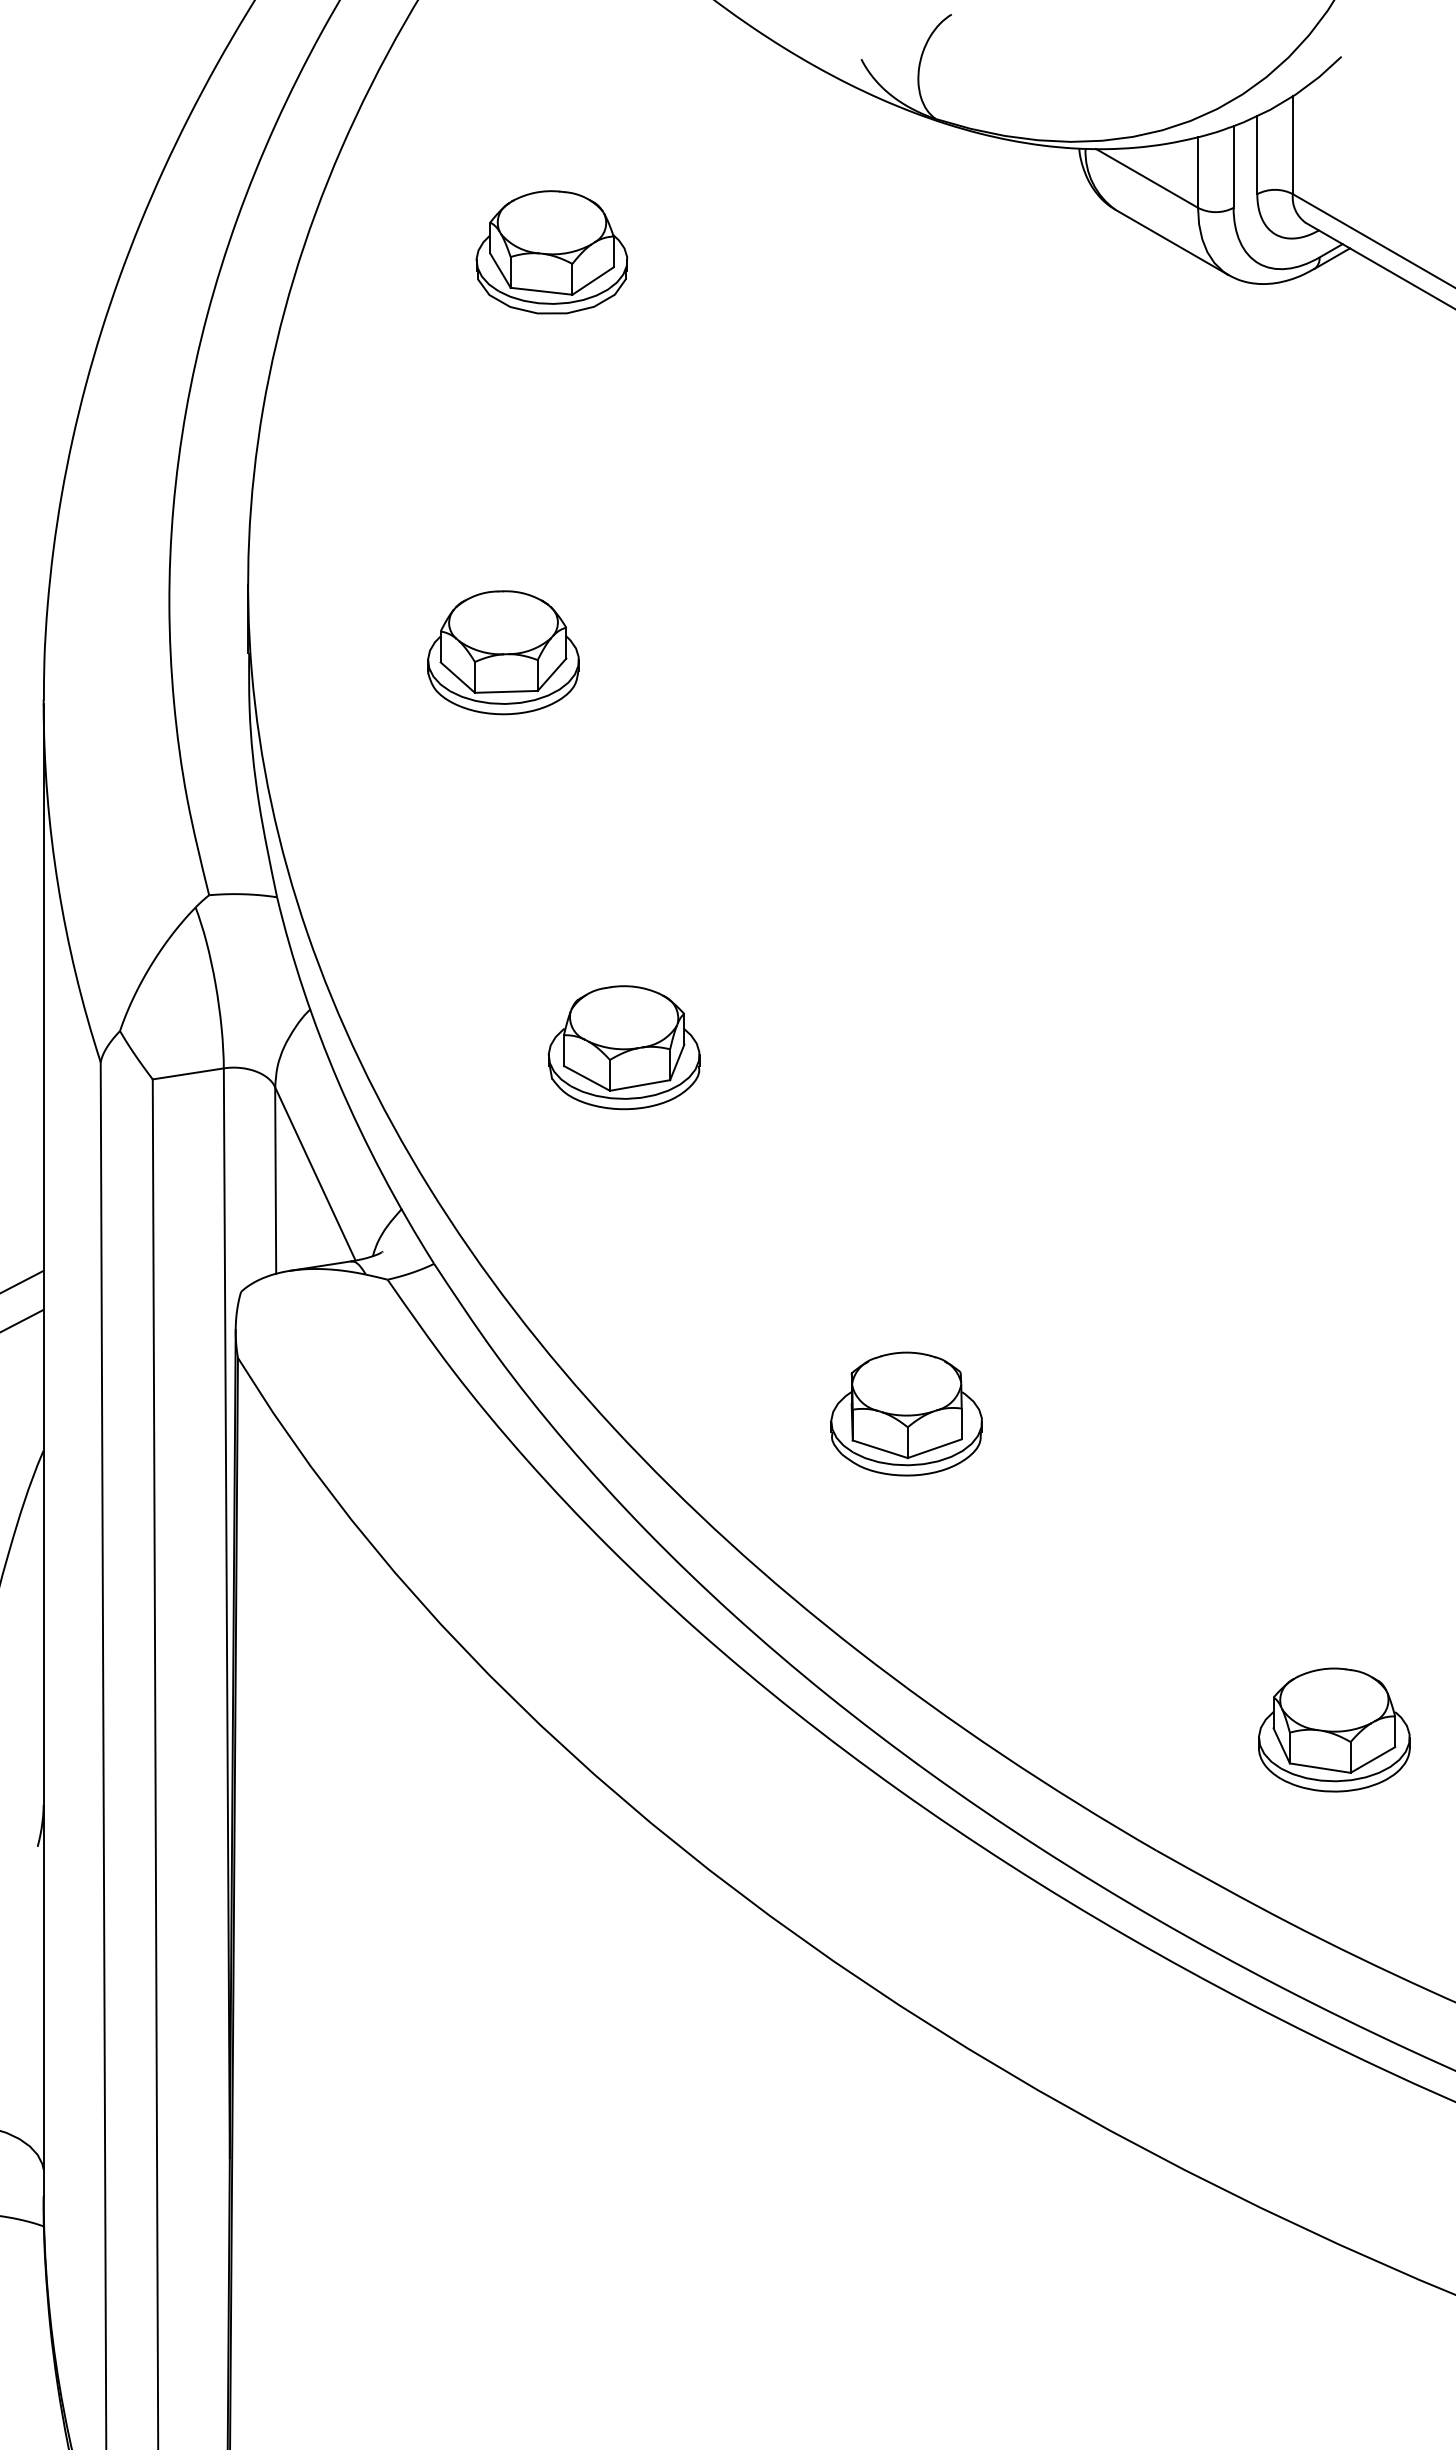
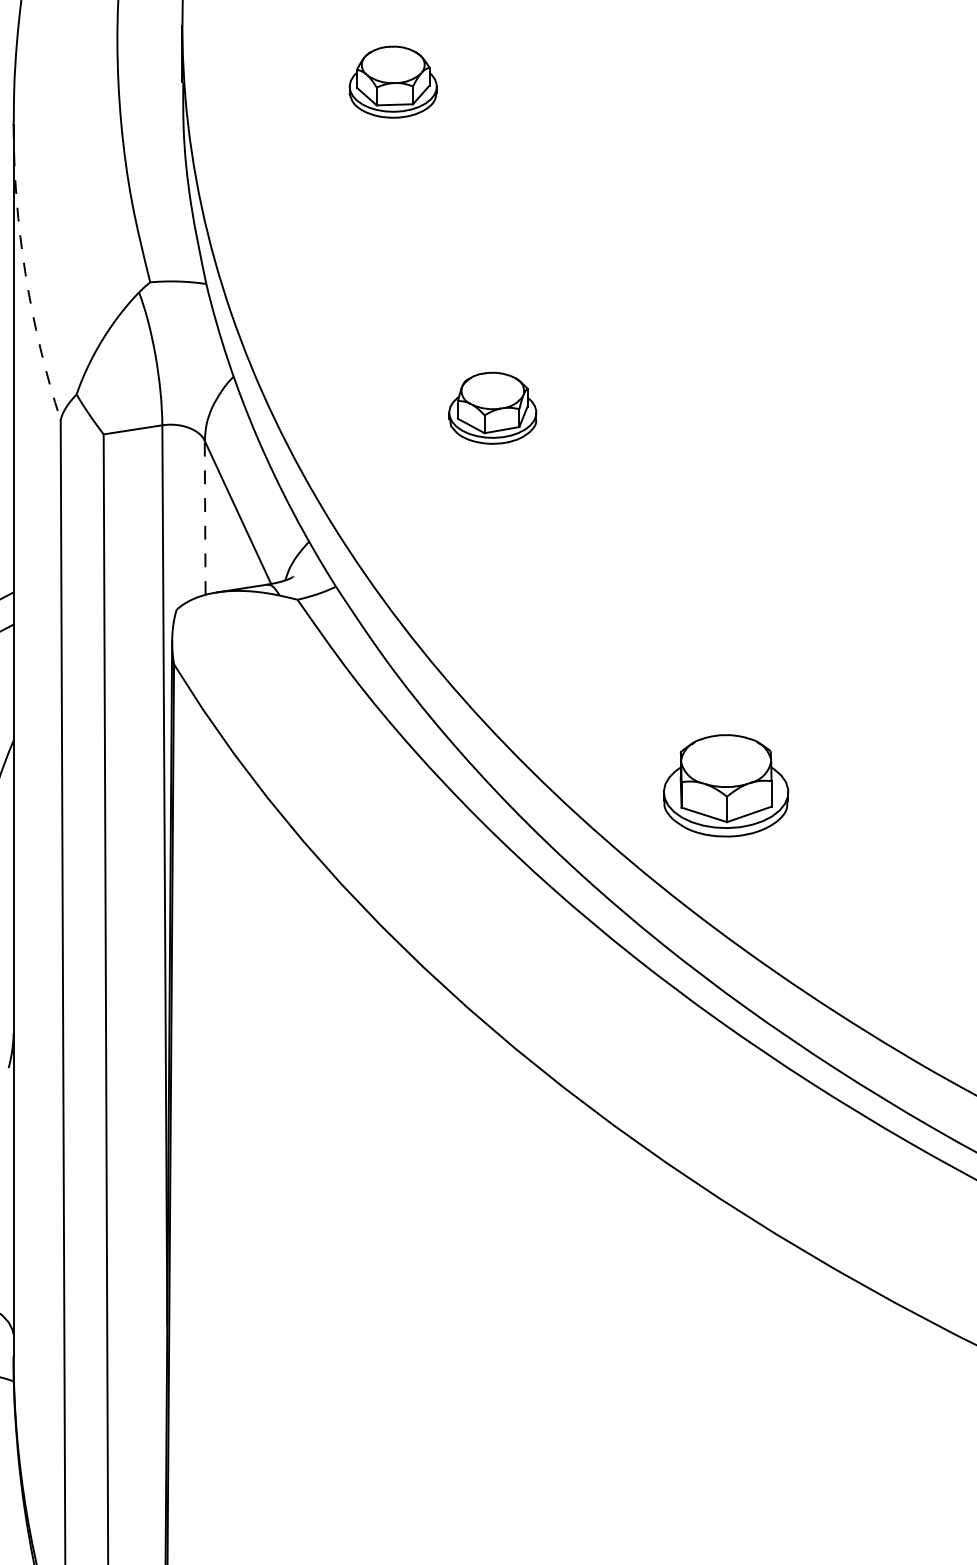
part: (503, 652) -> (393, 81), size x0.7
arc: (58, 885) -> (25, 274), solid -> dashed
part: (623, 1047) -> (492, 408), size x0.7
line: (275, 1180) -> (205, 517), solid -> dashed
part: (906, 1413) -> (725, 785), moved

